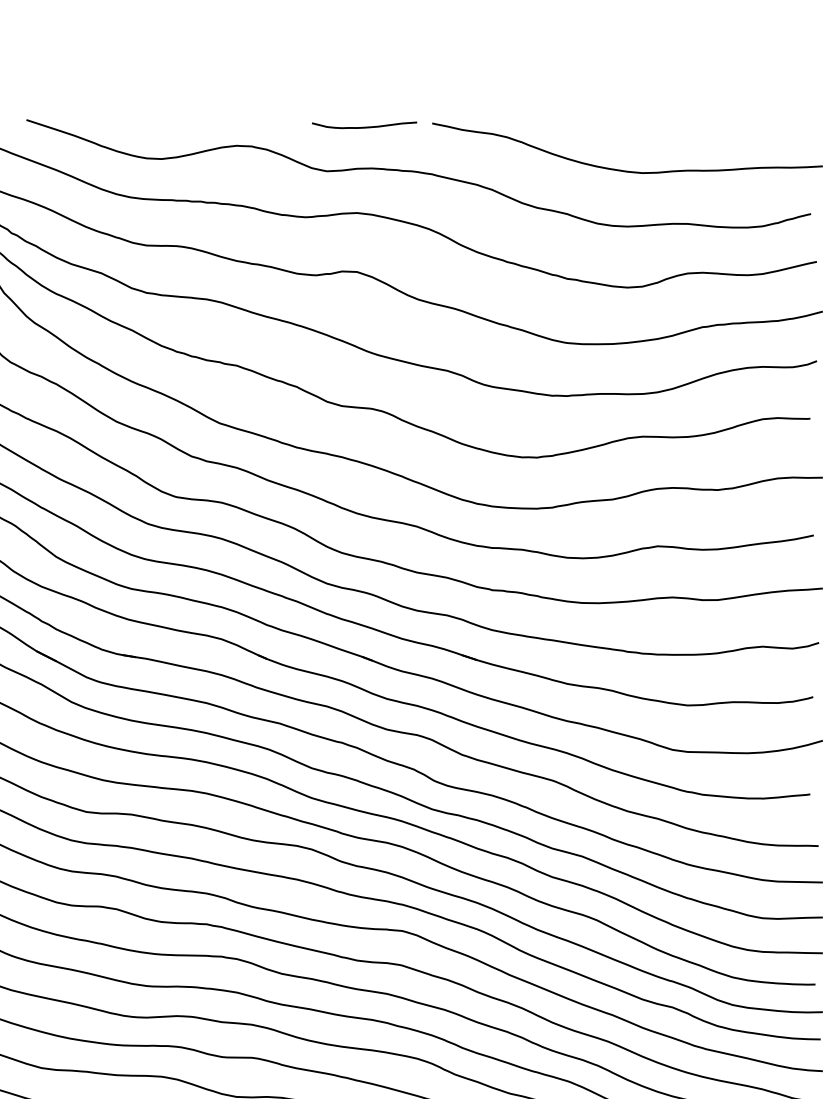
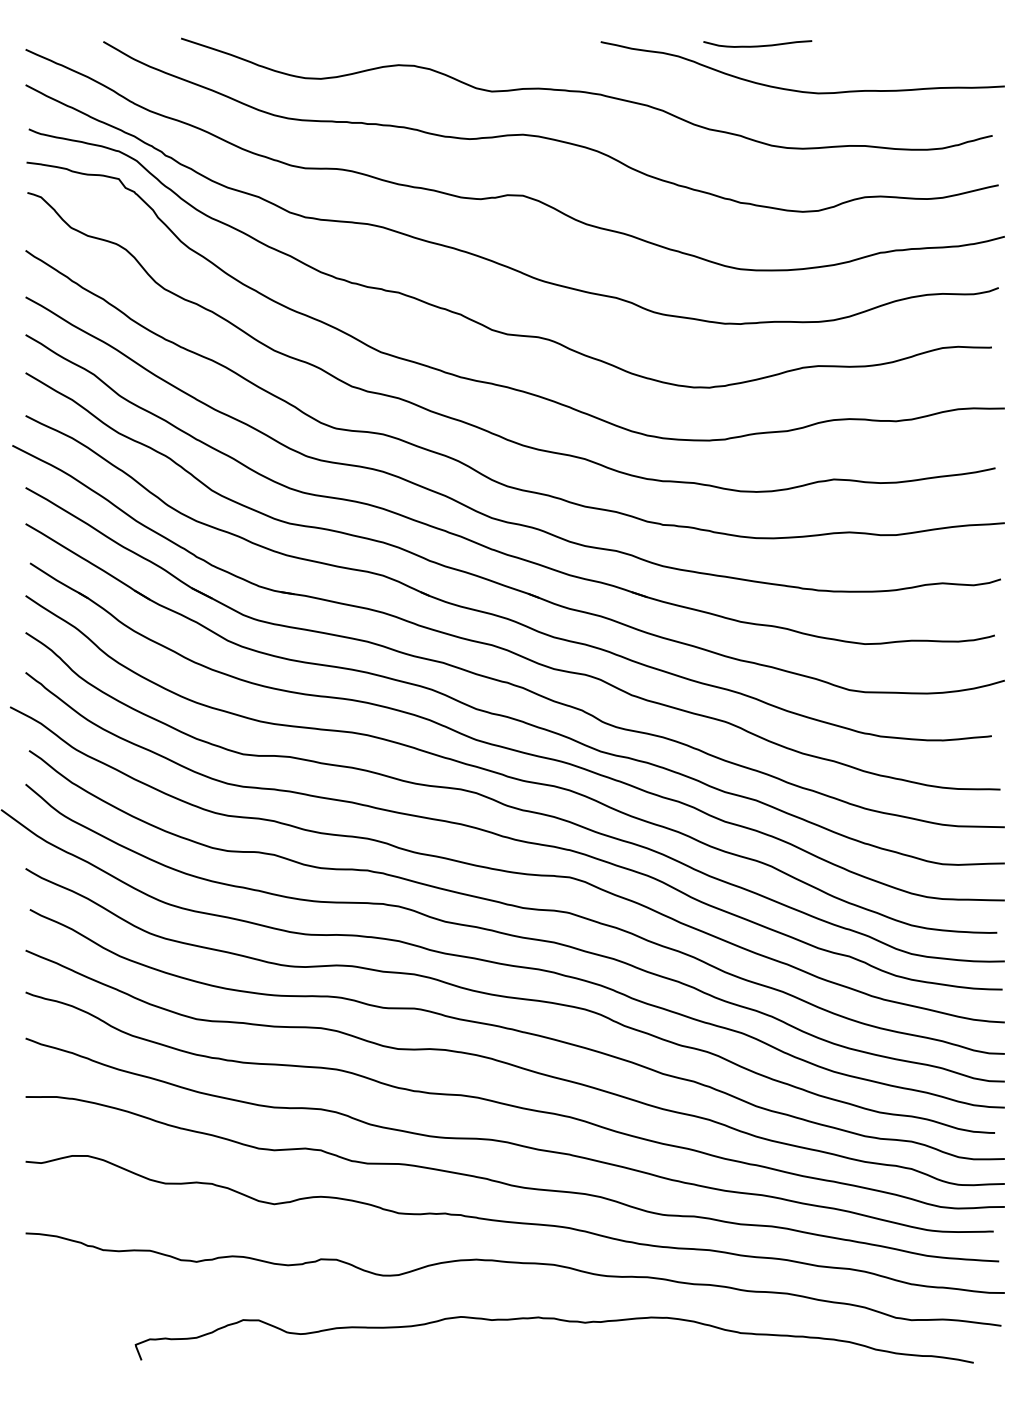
curve: (364, 126) -> (757, 45), moved

